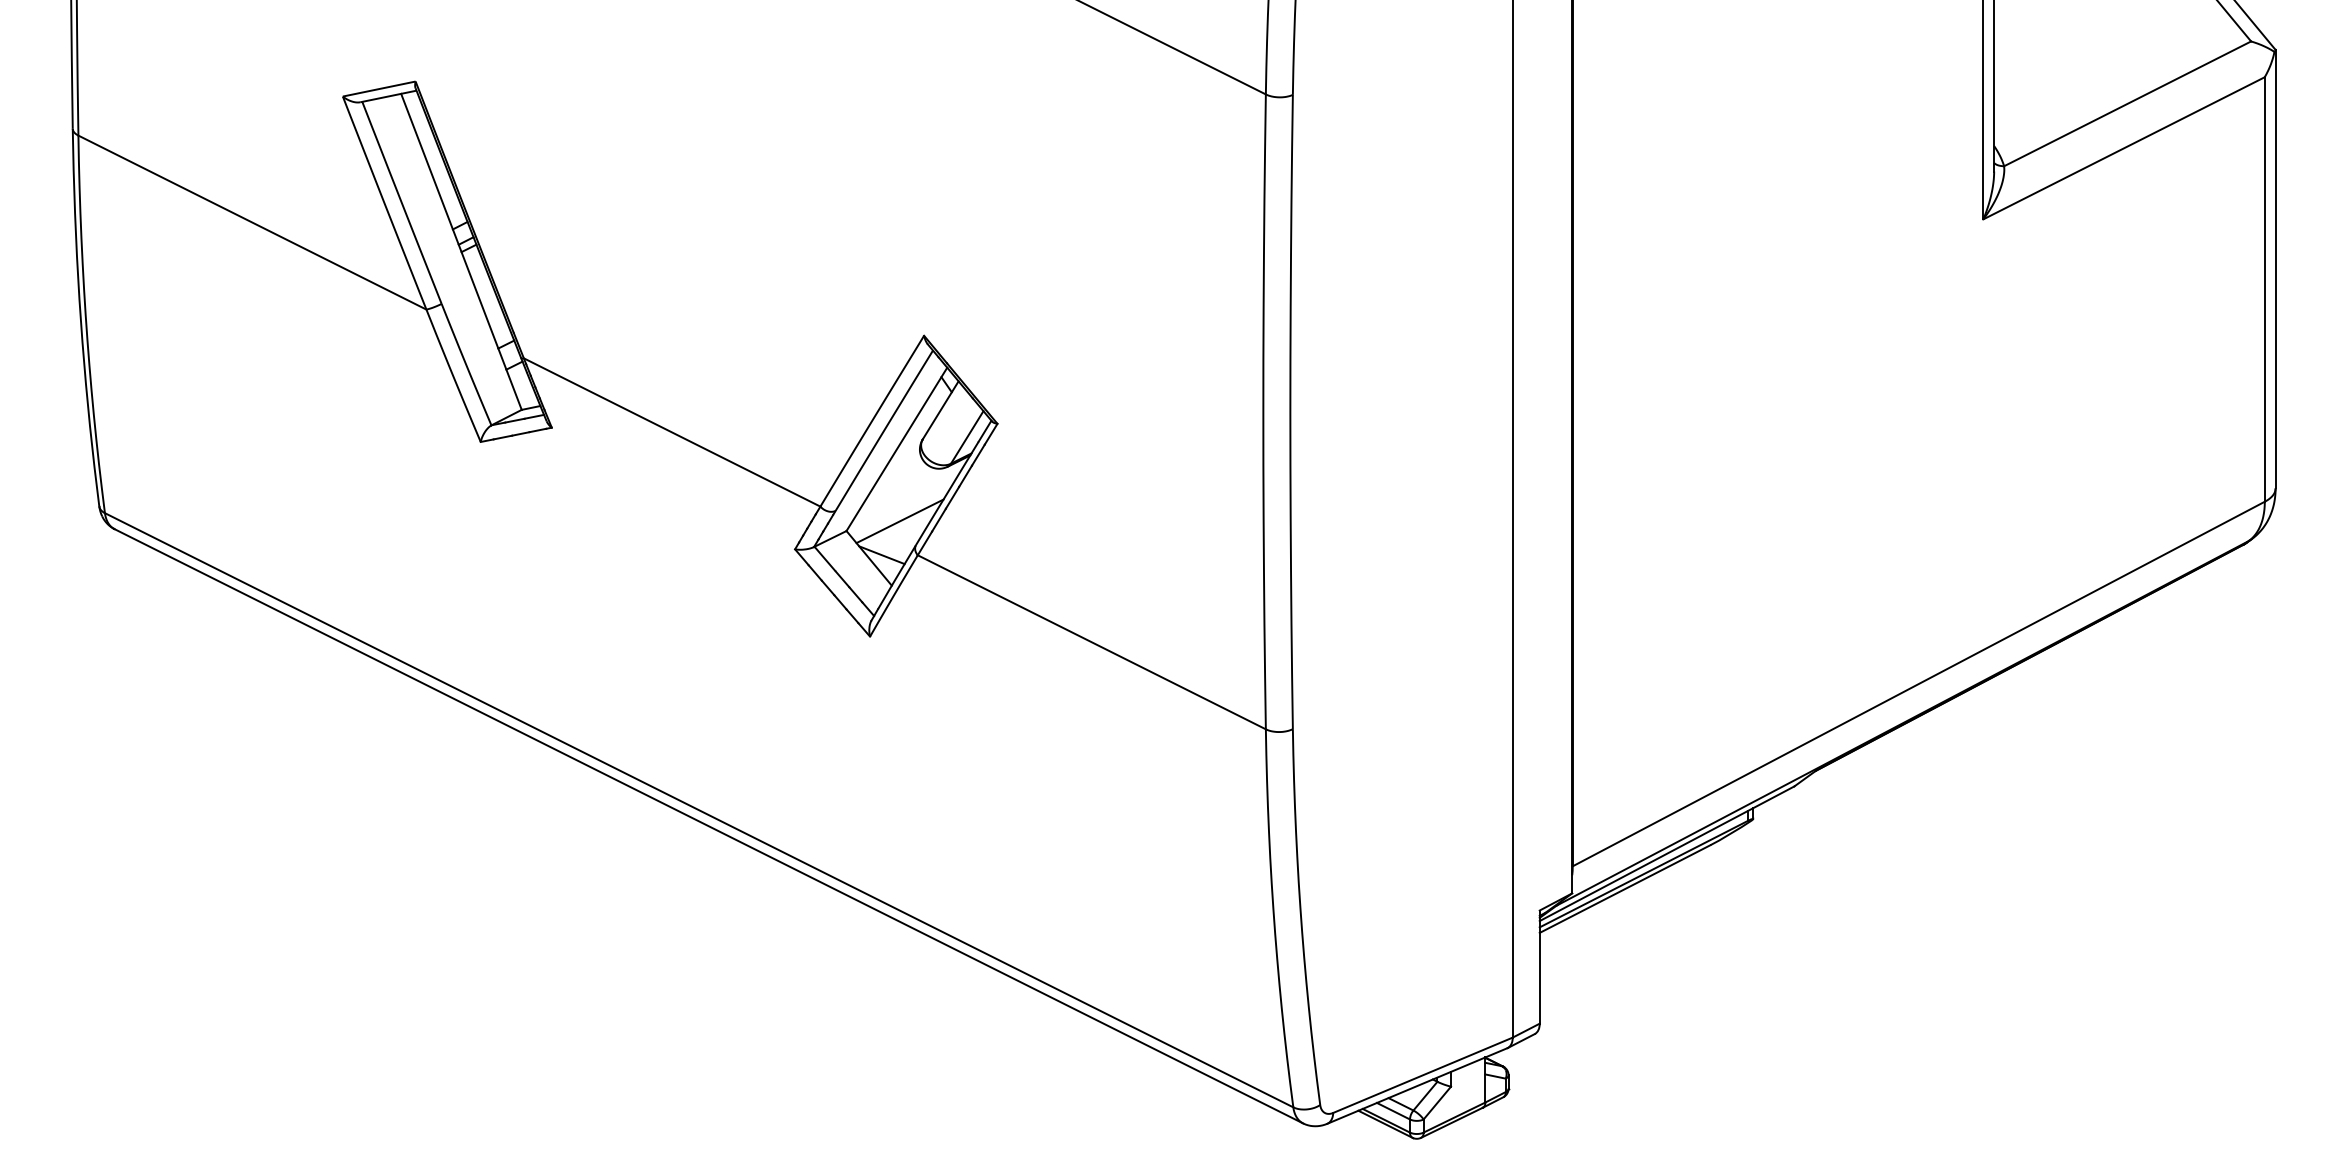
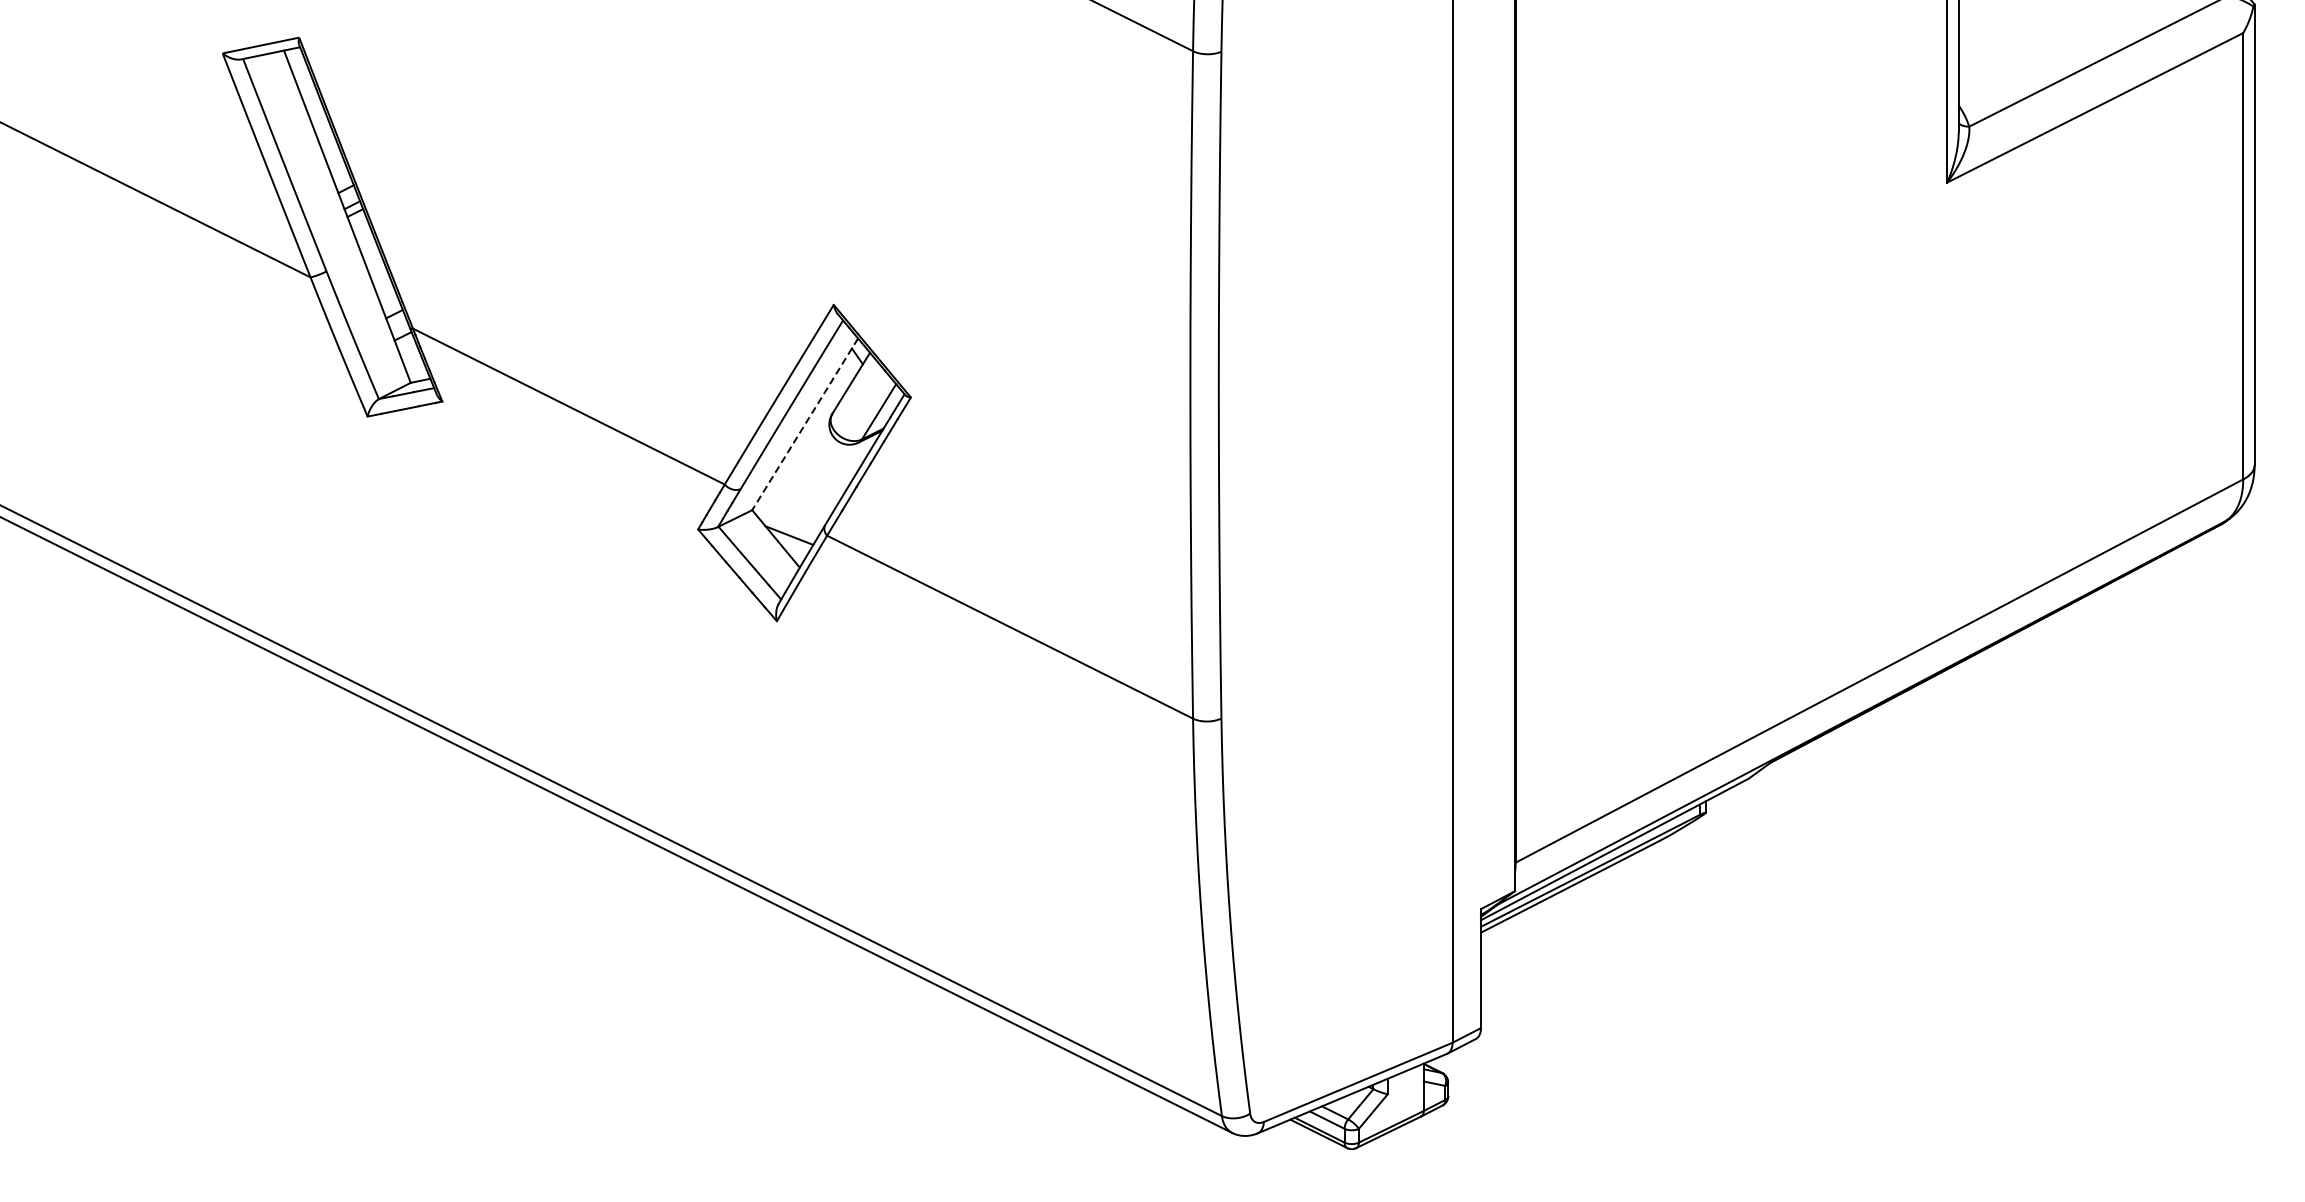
line: (896, 449) -> (804, 424), solid -> dashed
line: (899, 521) -> (807, 500), removed

